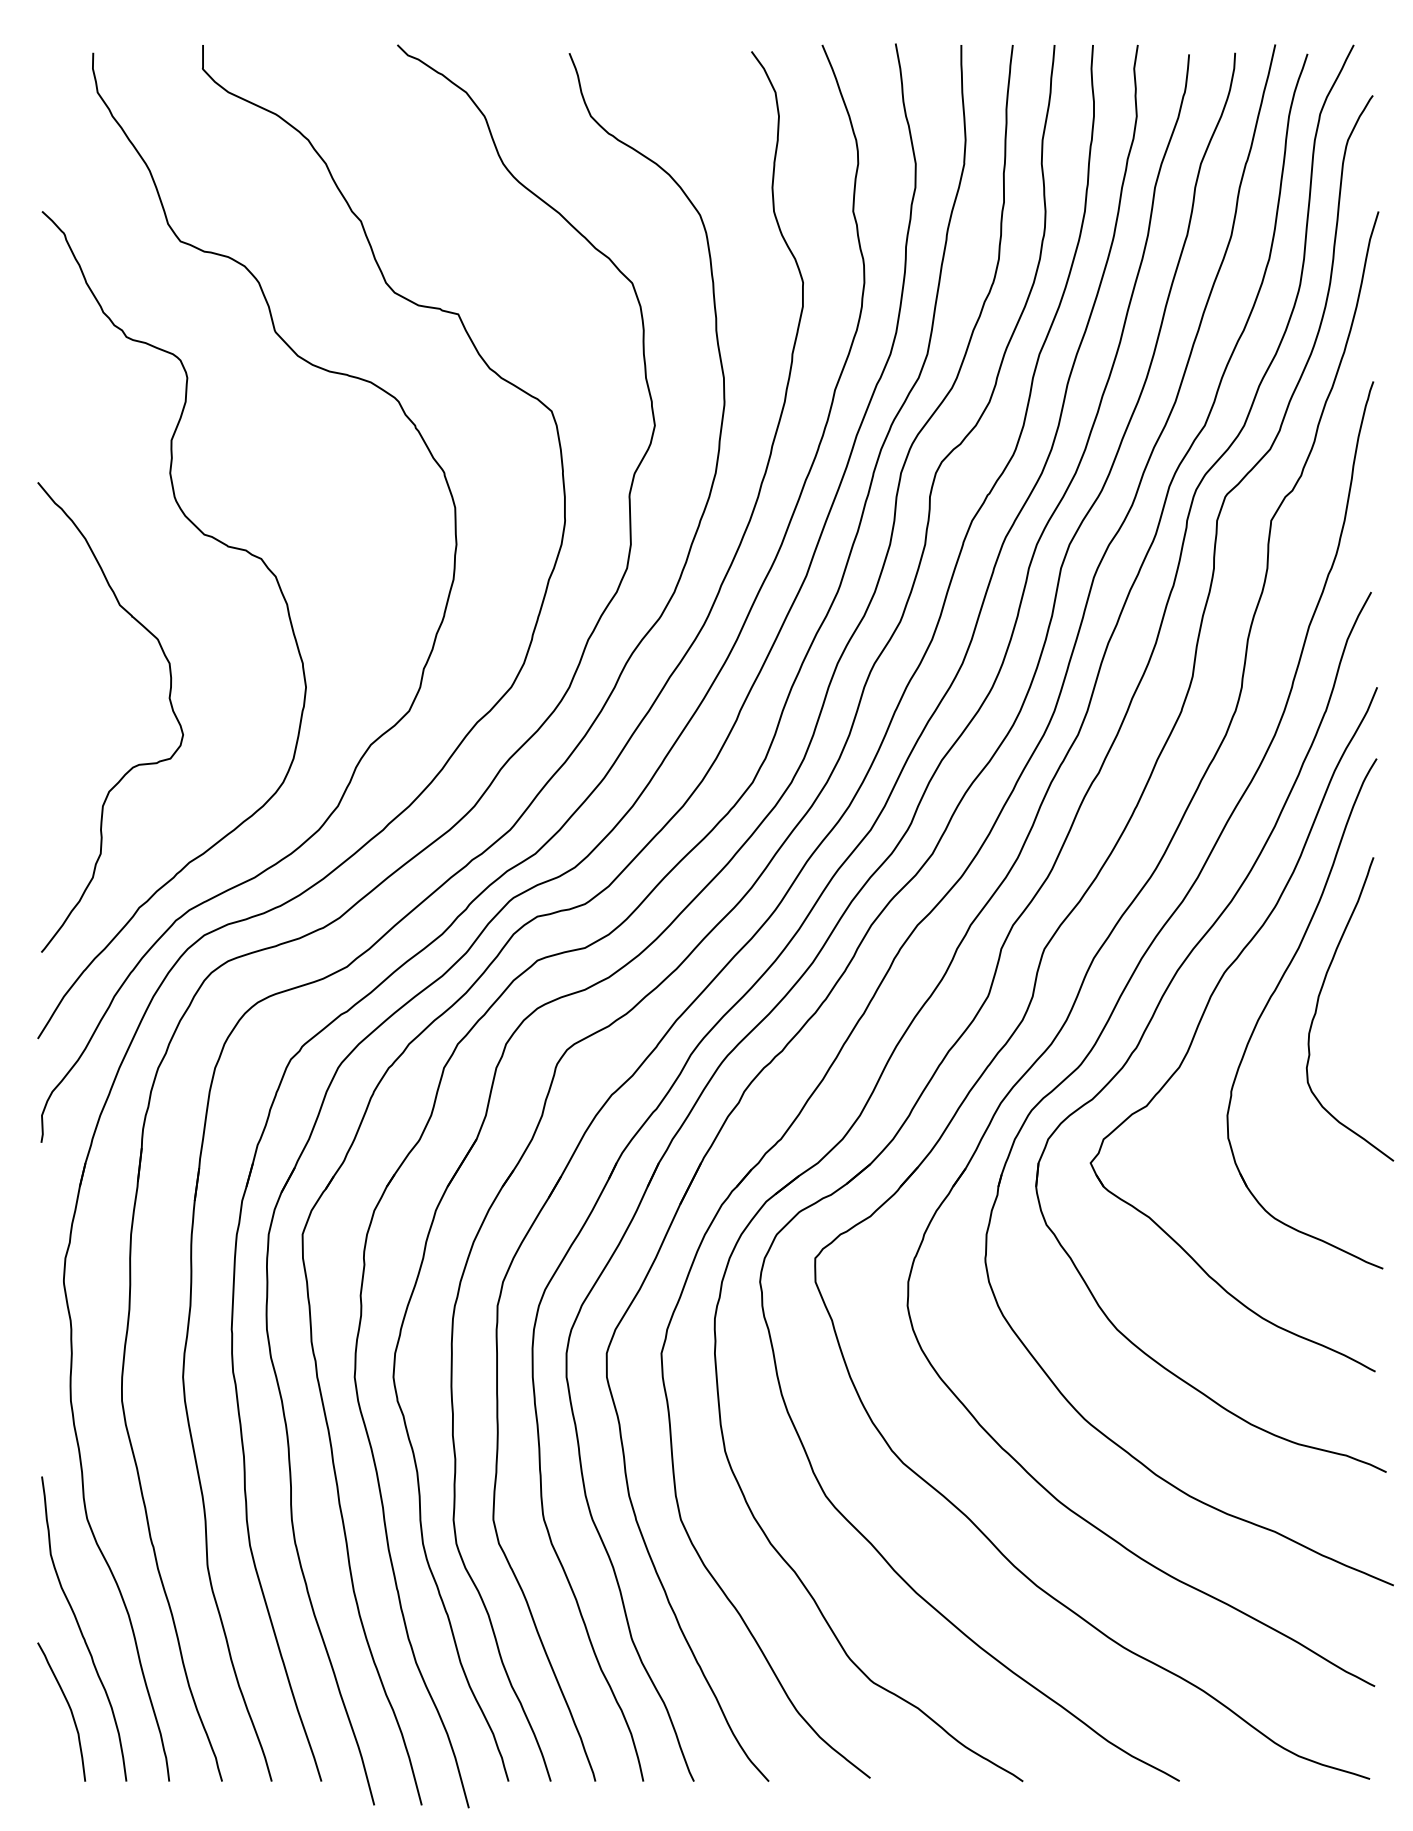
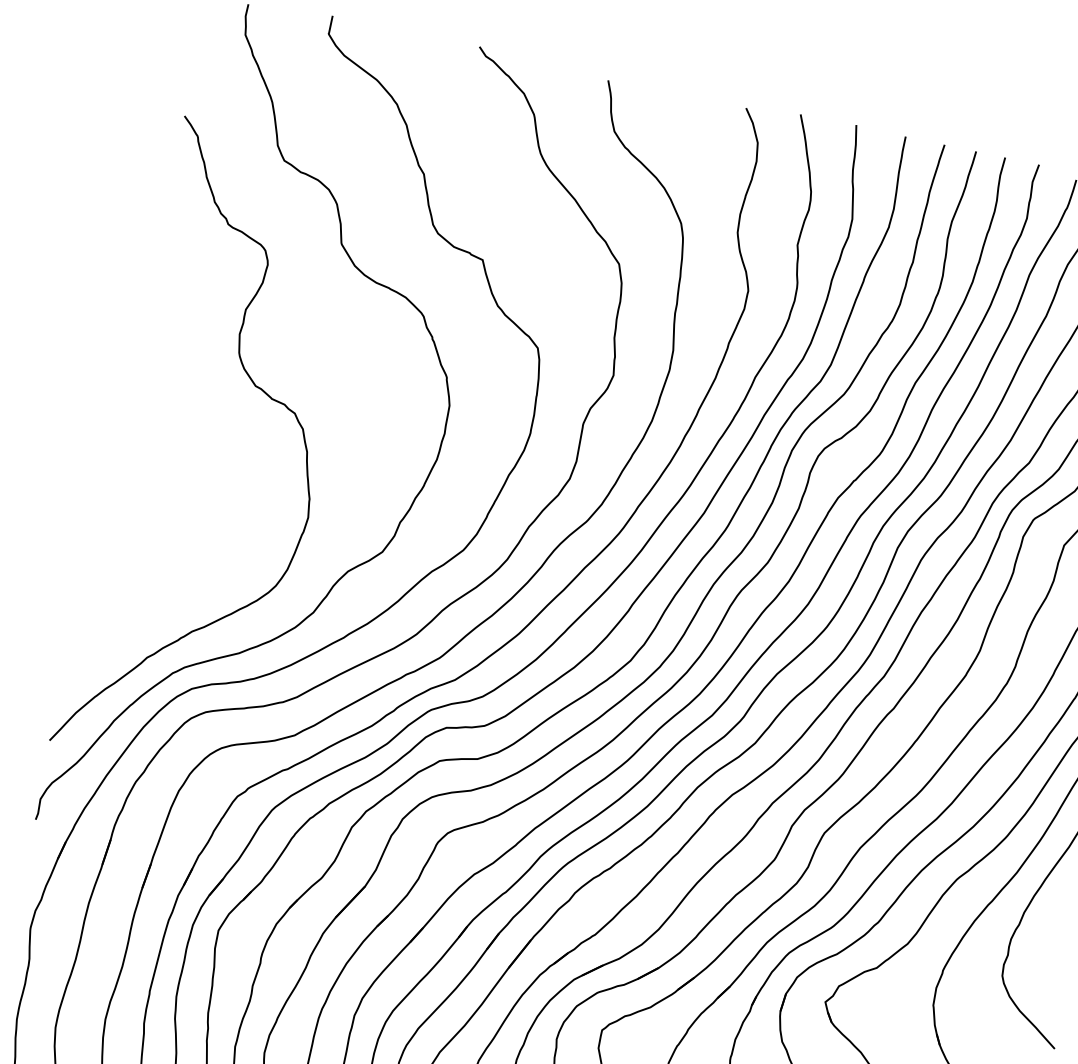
curve: (134, 765) -> (166, 549), removed

